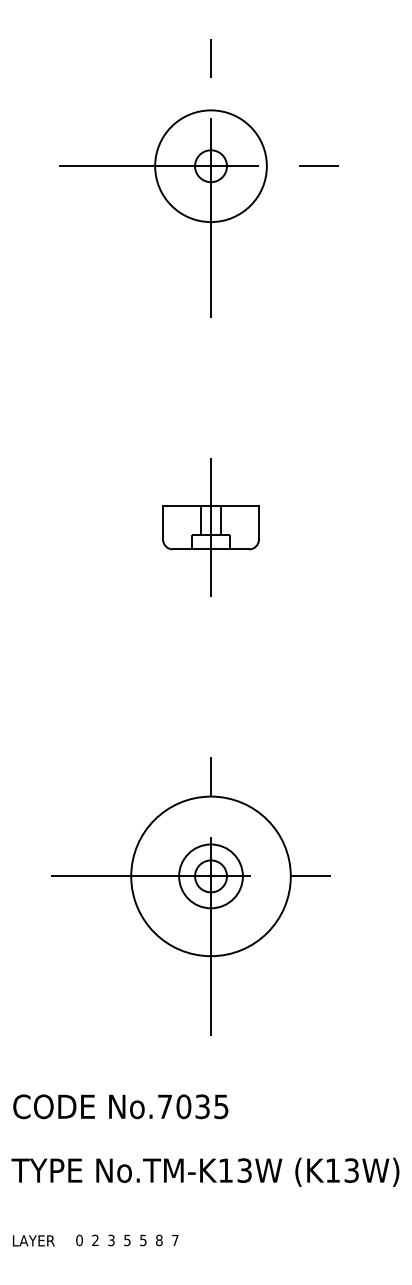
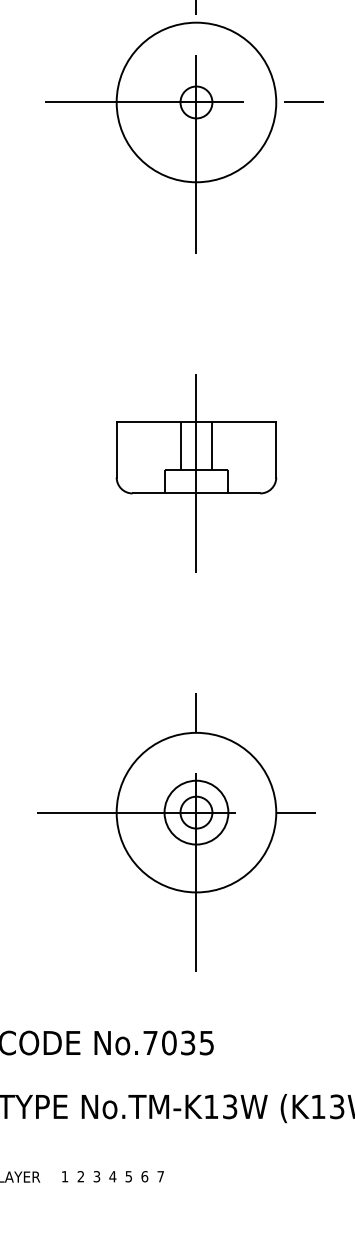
circle: (210, 166) -> (195, 102), size x1.43
part: (210, 537) -> (195, 473), size x1.67
text: (159, 1239) -> (144, 1175), 8 -> 6
text: (79, 1240) -> (64, 1176), 0 -> 1
text: (126, 1240) -> (111, 1176), 5 -> 4

